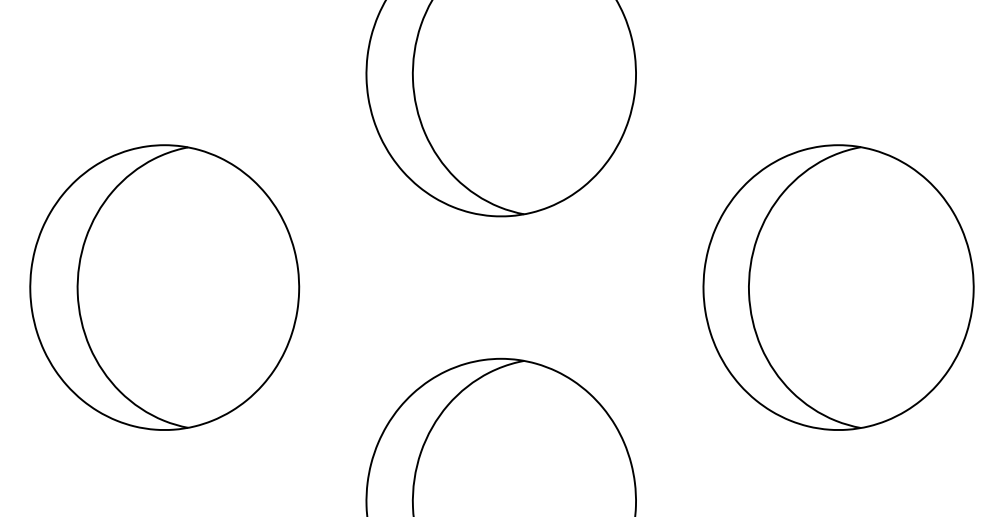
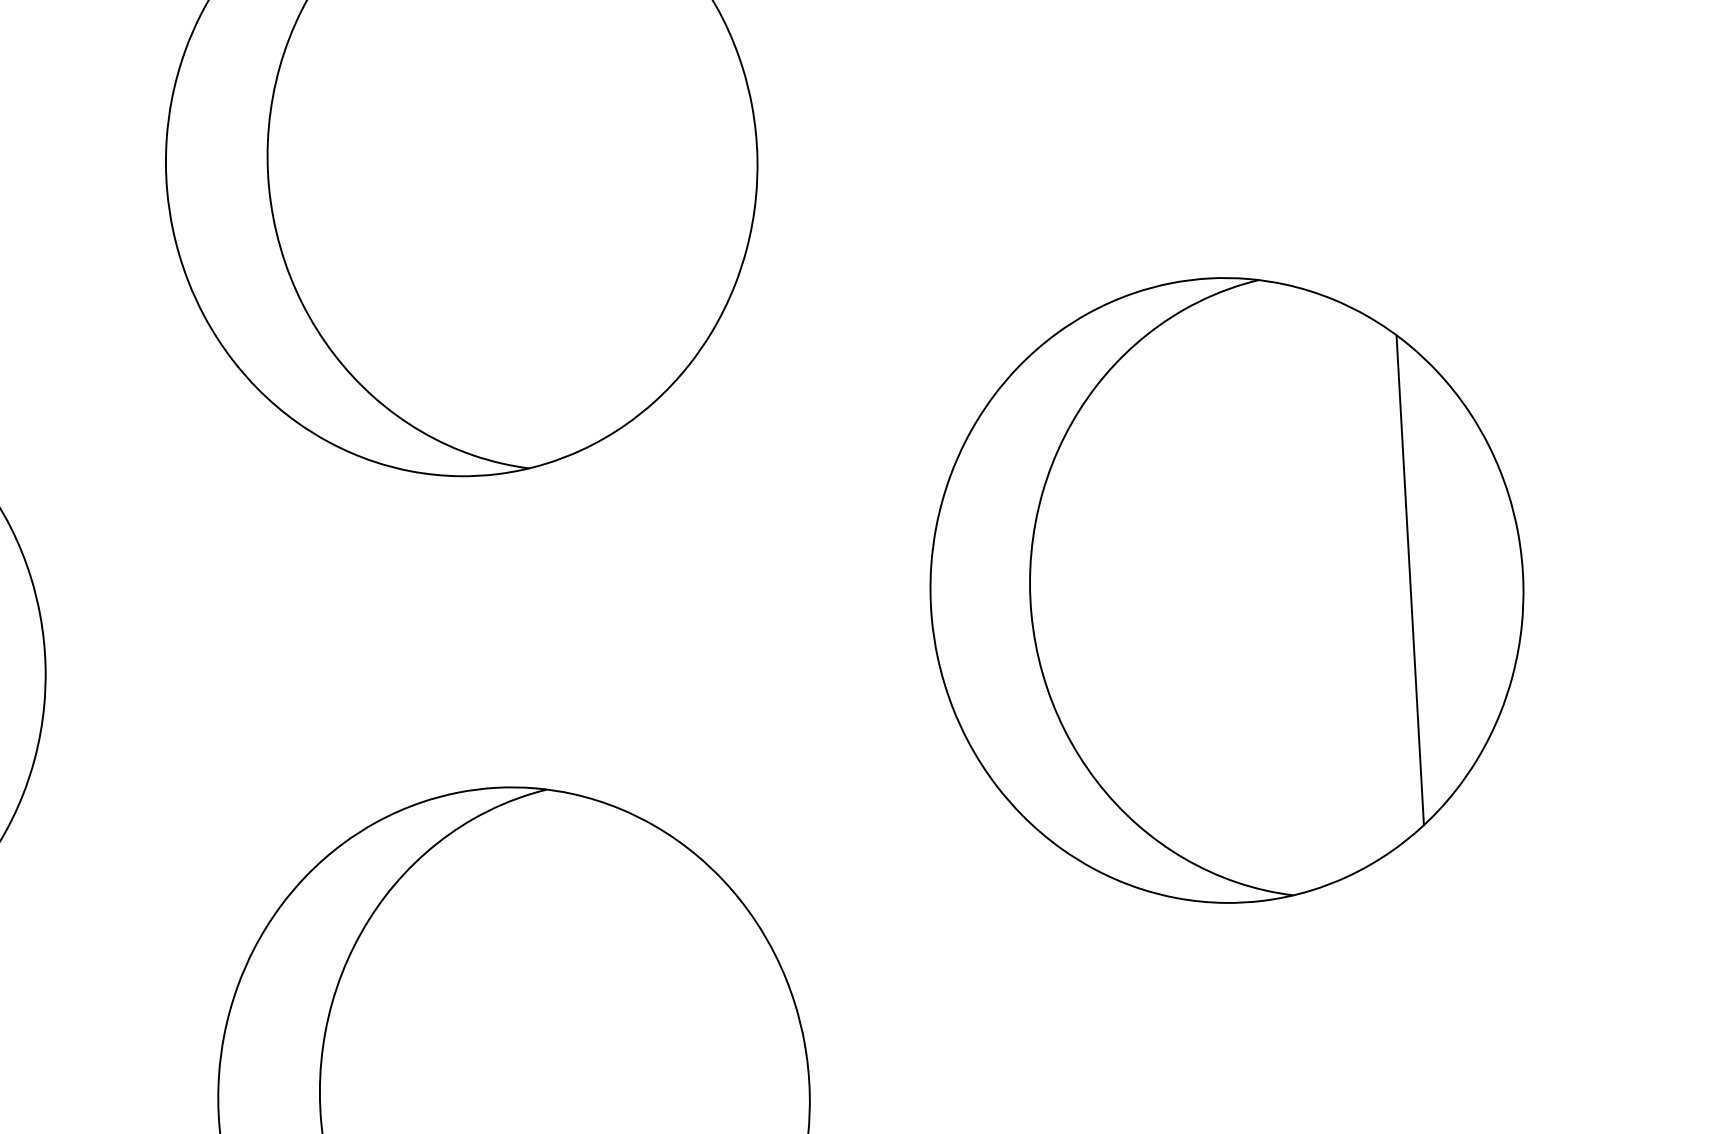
line: (922, 287) -> (1410, 579), added

